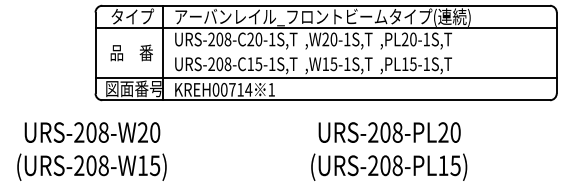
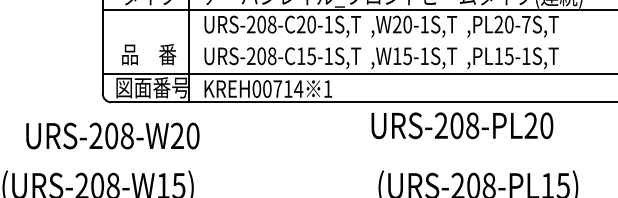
text: (426, 39) -> (526, 24), ,PL20-1S,T -> ,PL20-7S,T
text: (131, 52) -> (148, 54), moved
text: (92, 132) -> (112, 135), moved
text: (389, 132) -> (462, 125), moved

